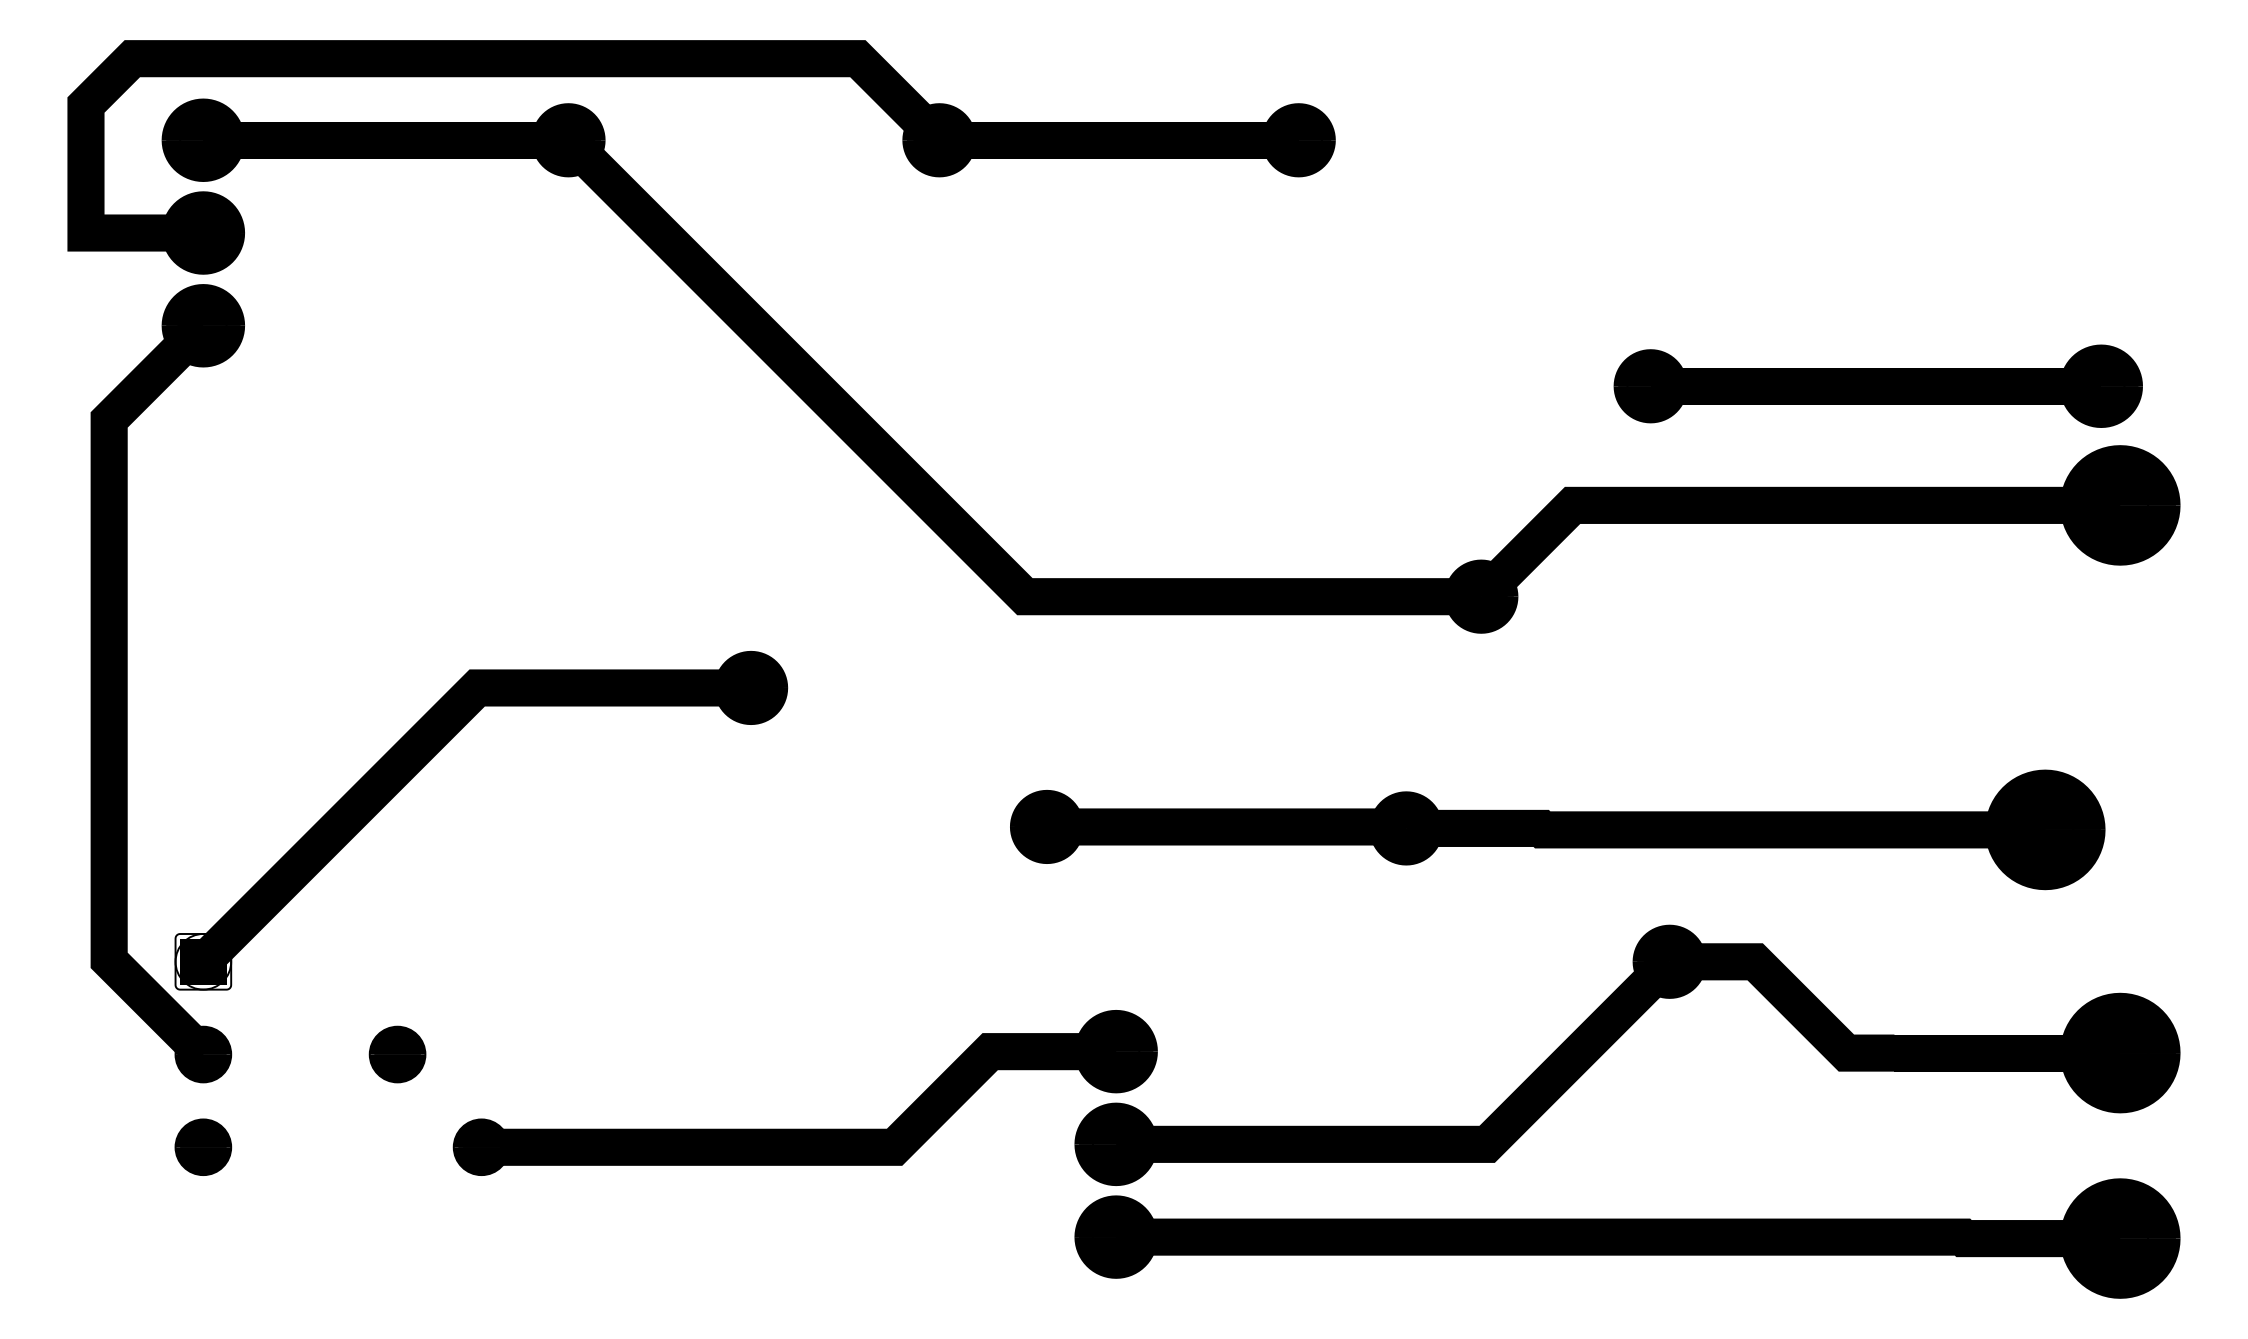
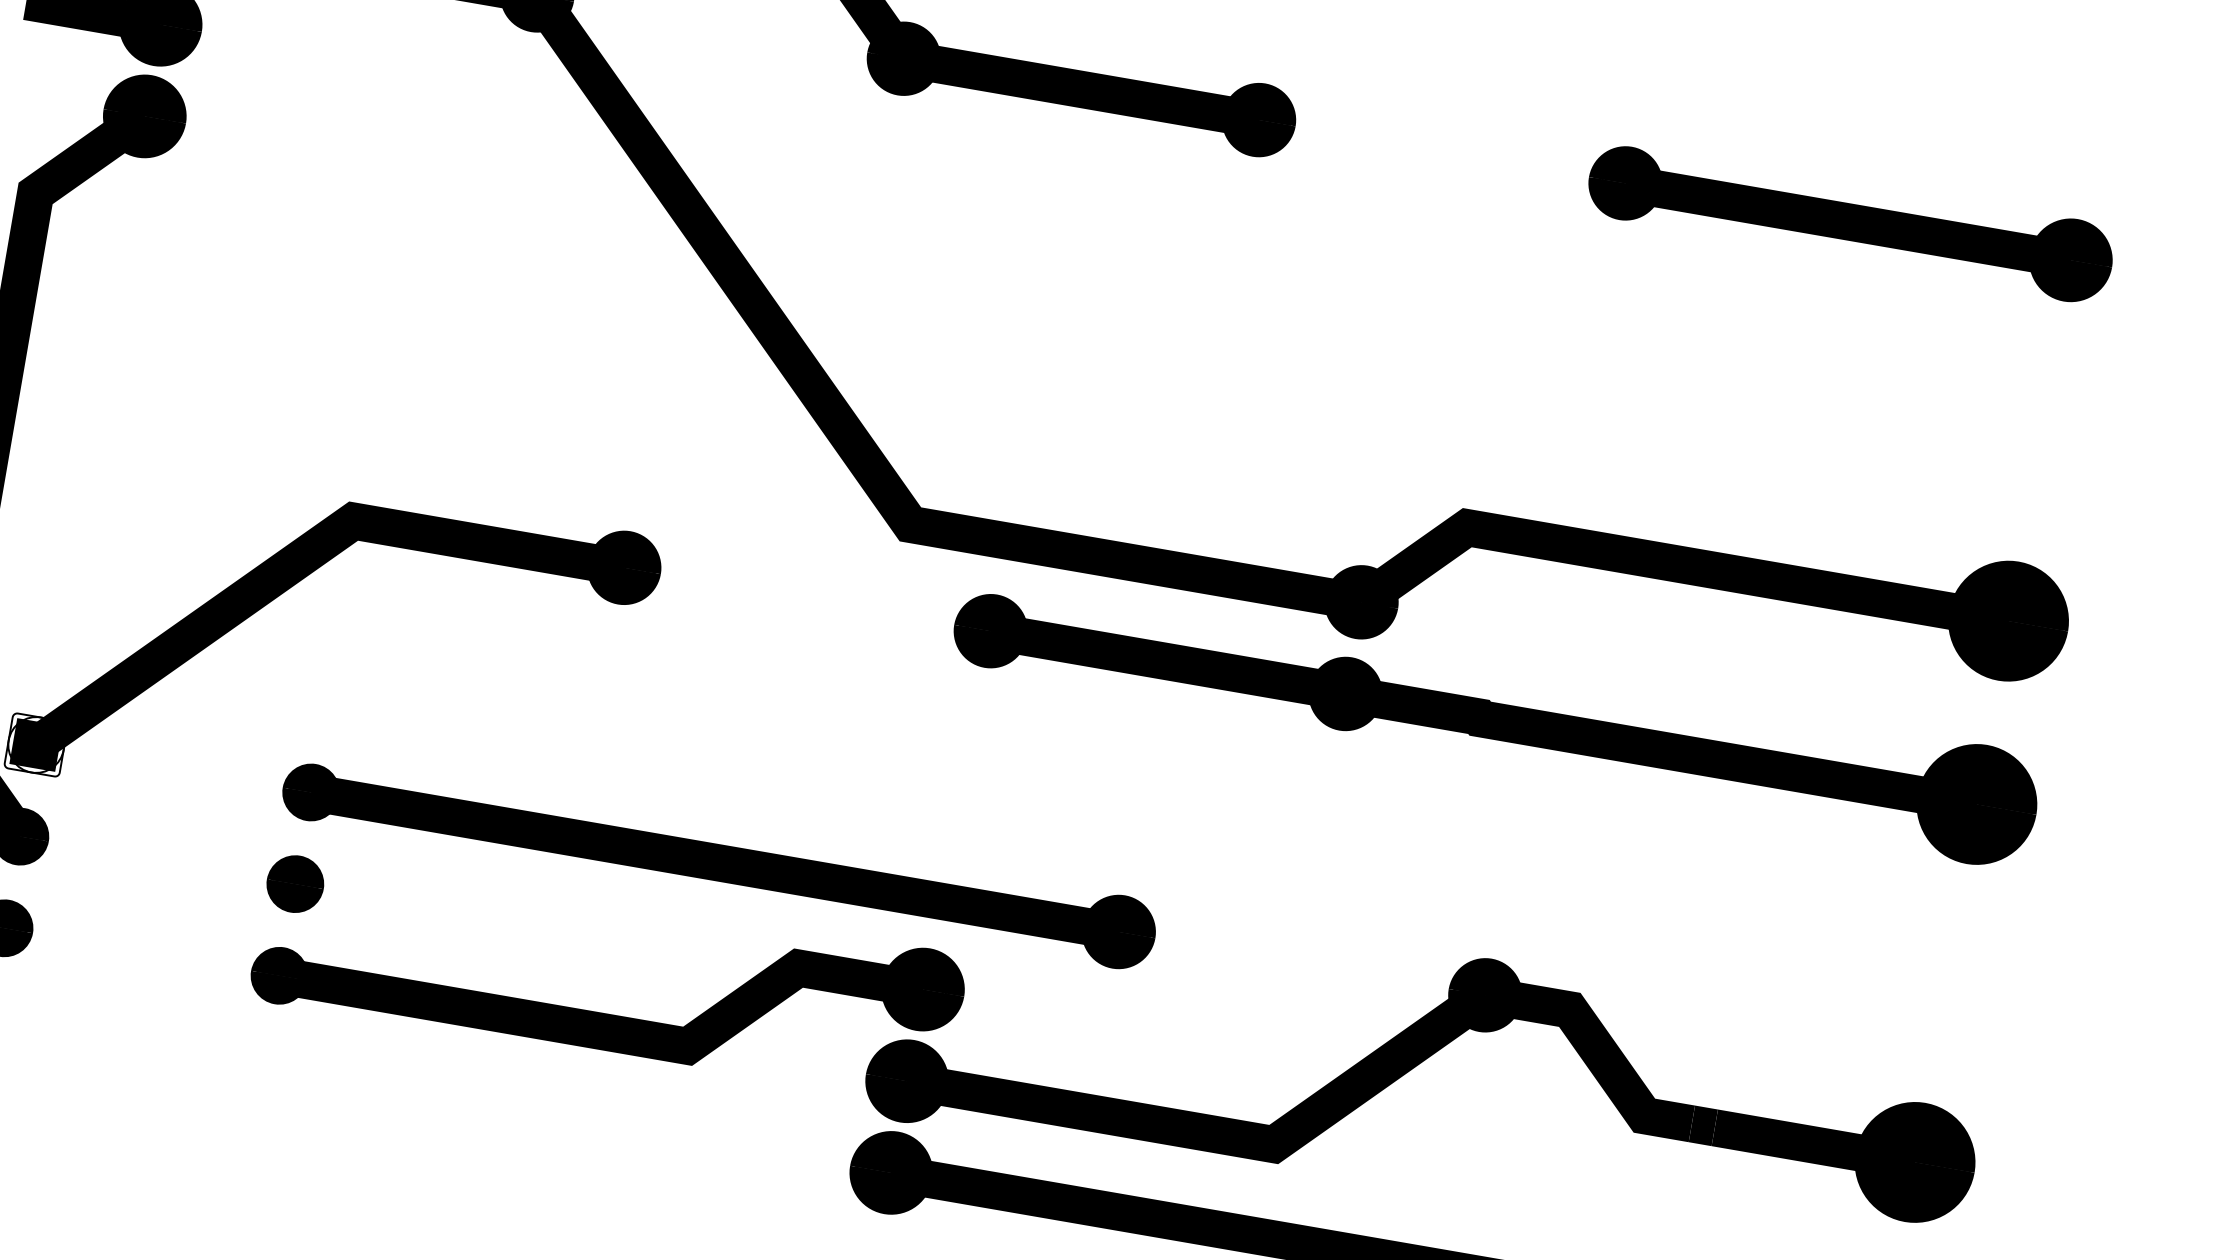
part: (1877, 385) -> (1849, 221), moved
part: (1557, 829) -> (1494, 720), moved
part: (893, 961) -> (718, 862), added
part: (397, 1054) -> (295, 884), moved

